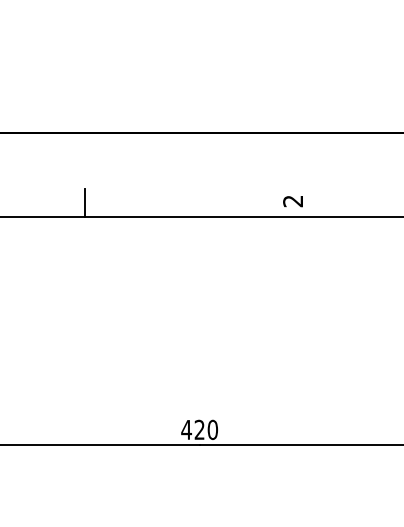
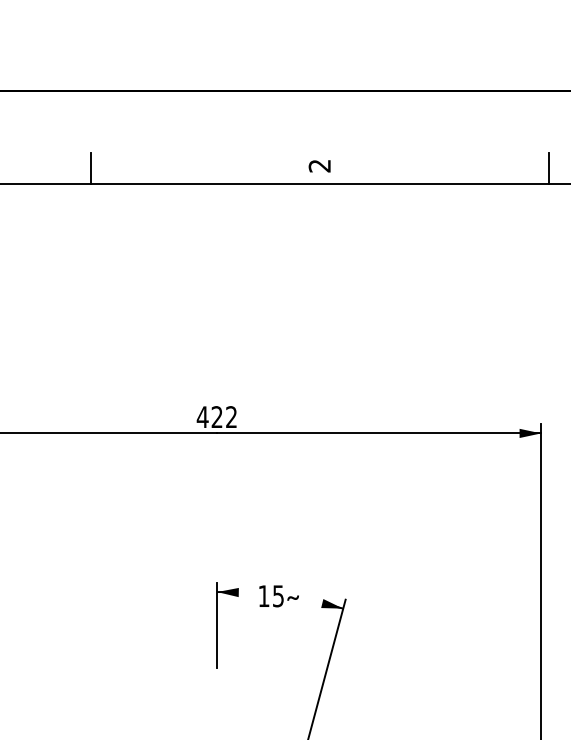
text: (212, 430) -> (231, 417), 420 -> 422

